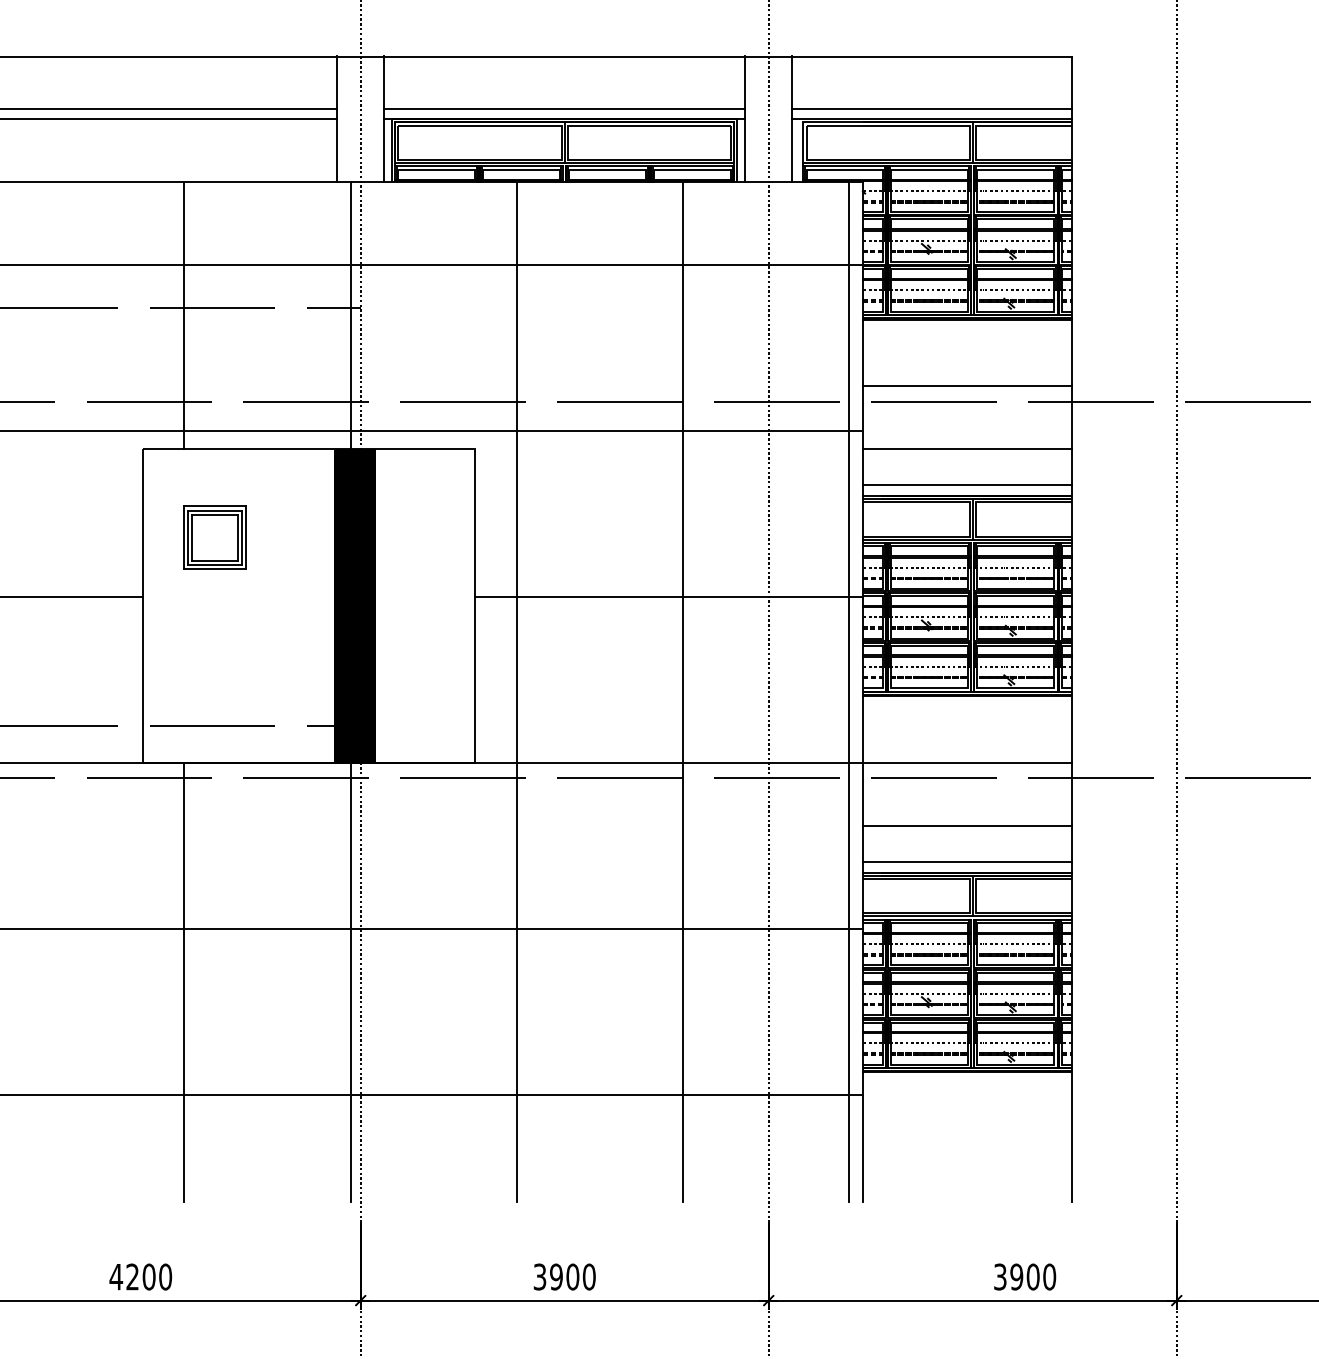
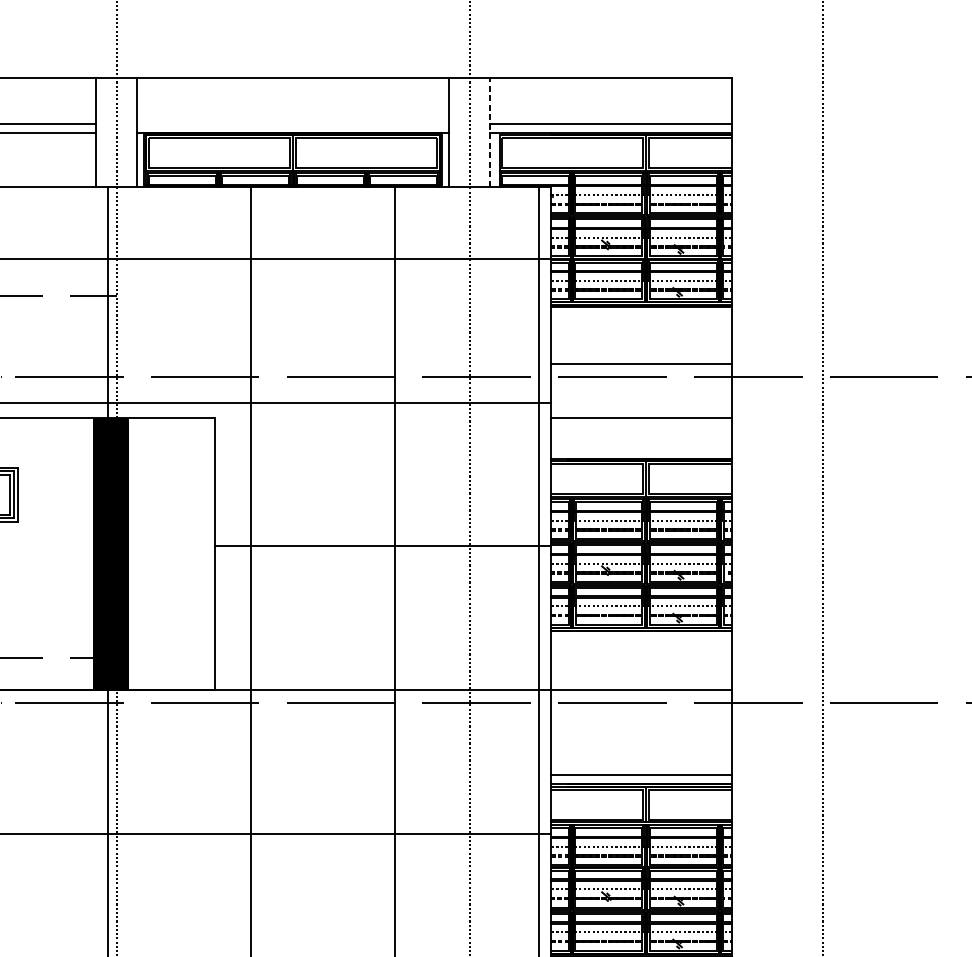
line: (564, 108) -> (292, 123), removed
line: (792, 119) -> (490, 132), solid -> dashed
line: (967, 485) -> (641, 449), removed
line: (967, 825) -> (641, 743), removed

